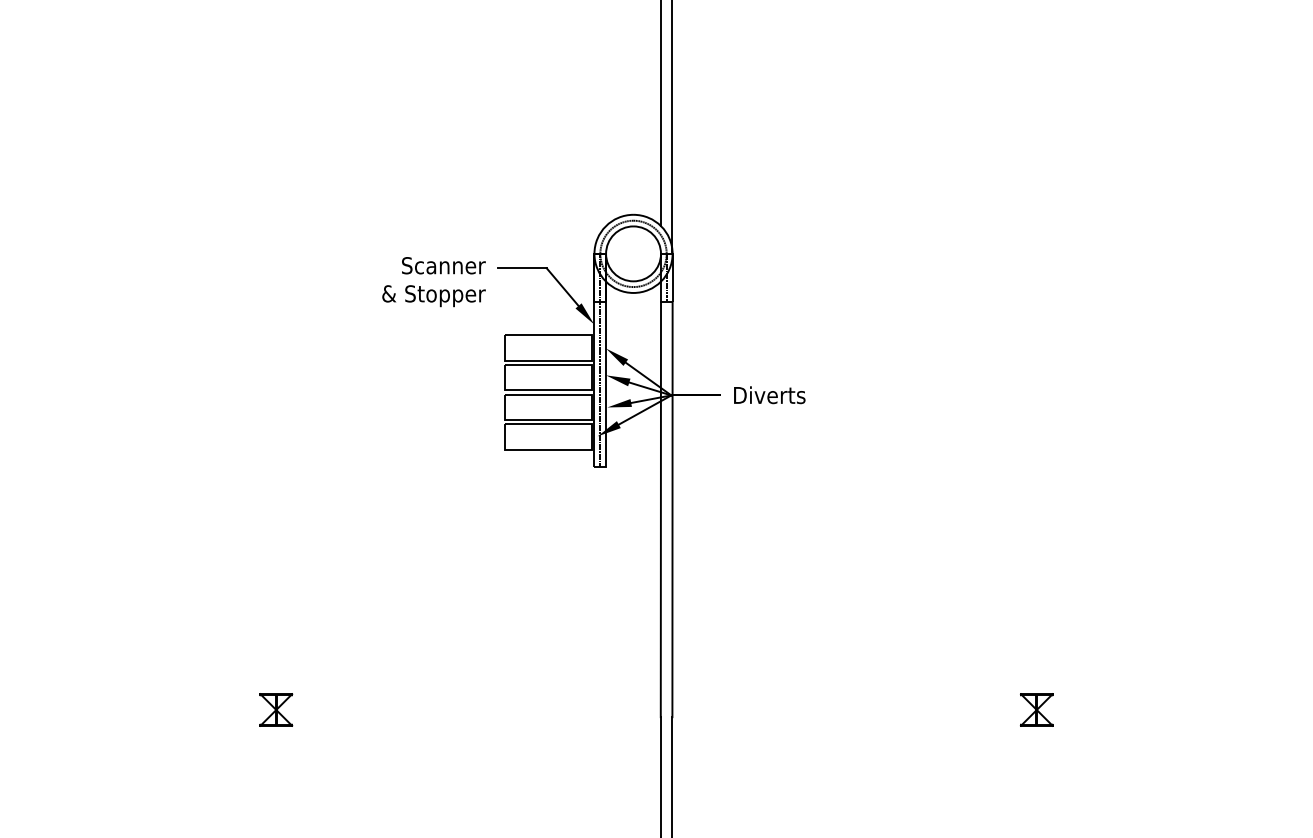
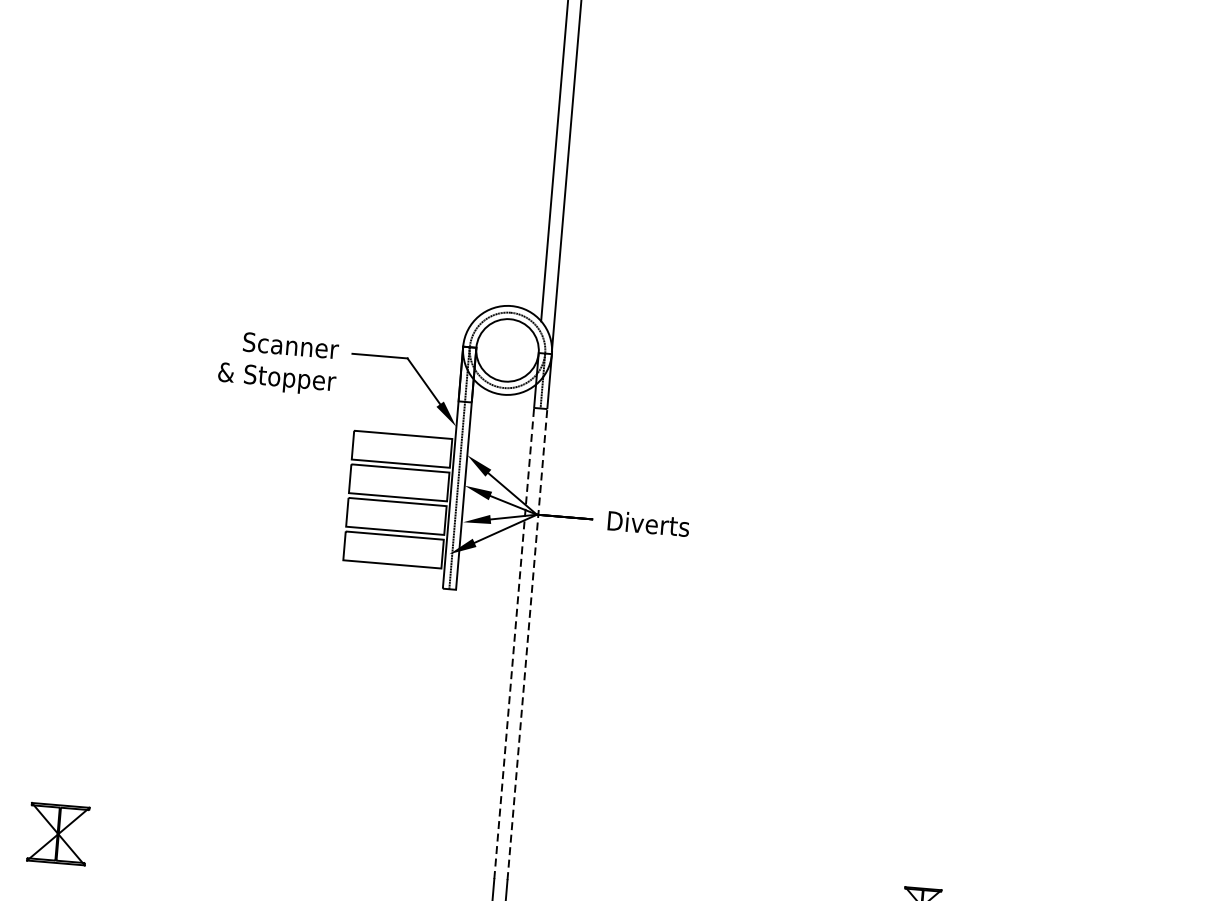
line: (660, 509) -> (513, 643), solid -> dashed
line: (672, 509) -> (527, 644), solid -> dashed
part: (276, 709) -> (58, 833), size x1.6

